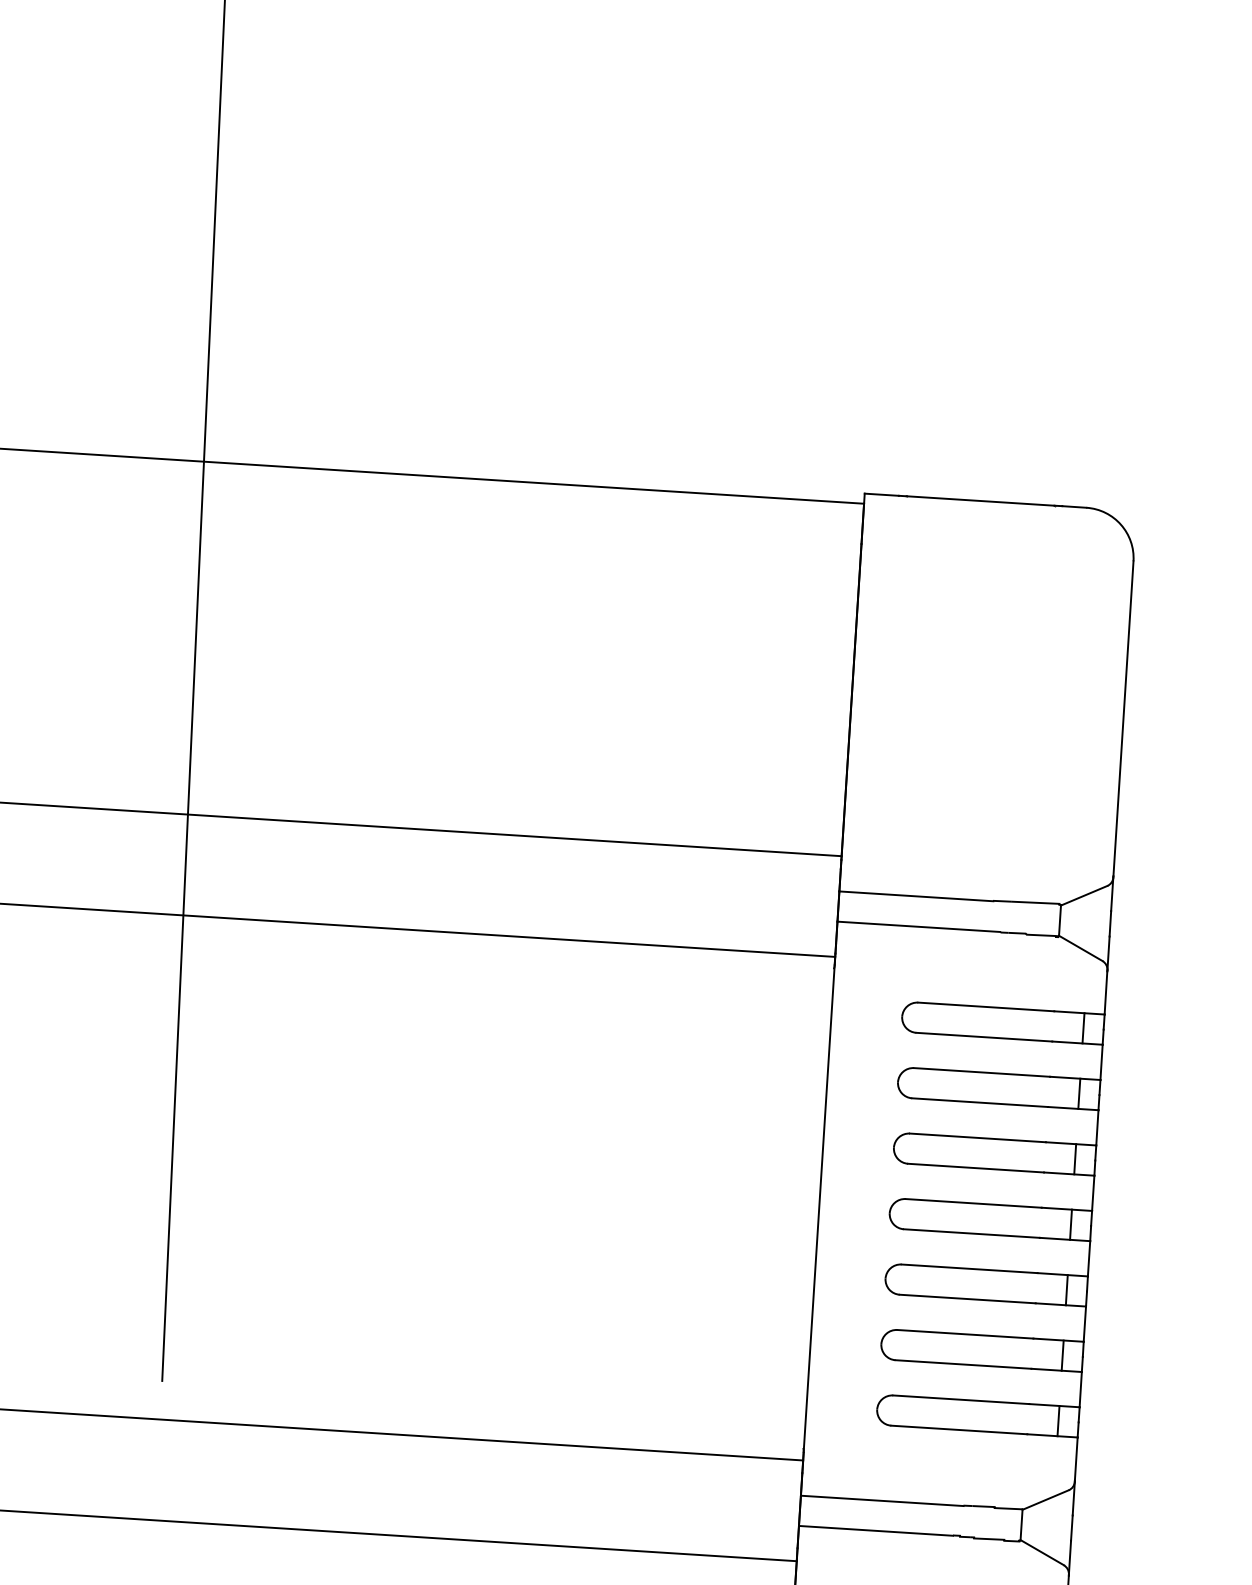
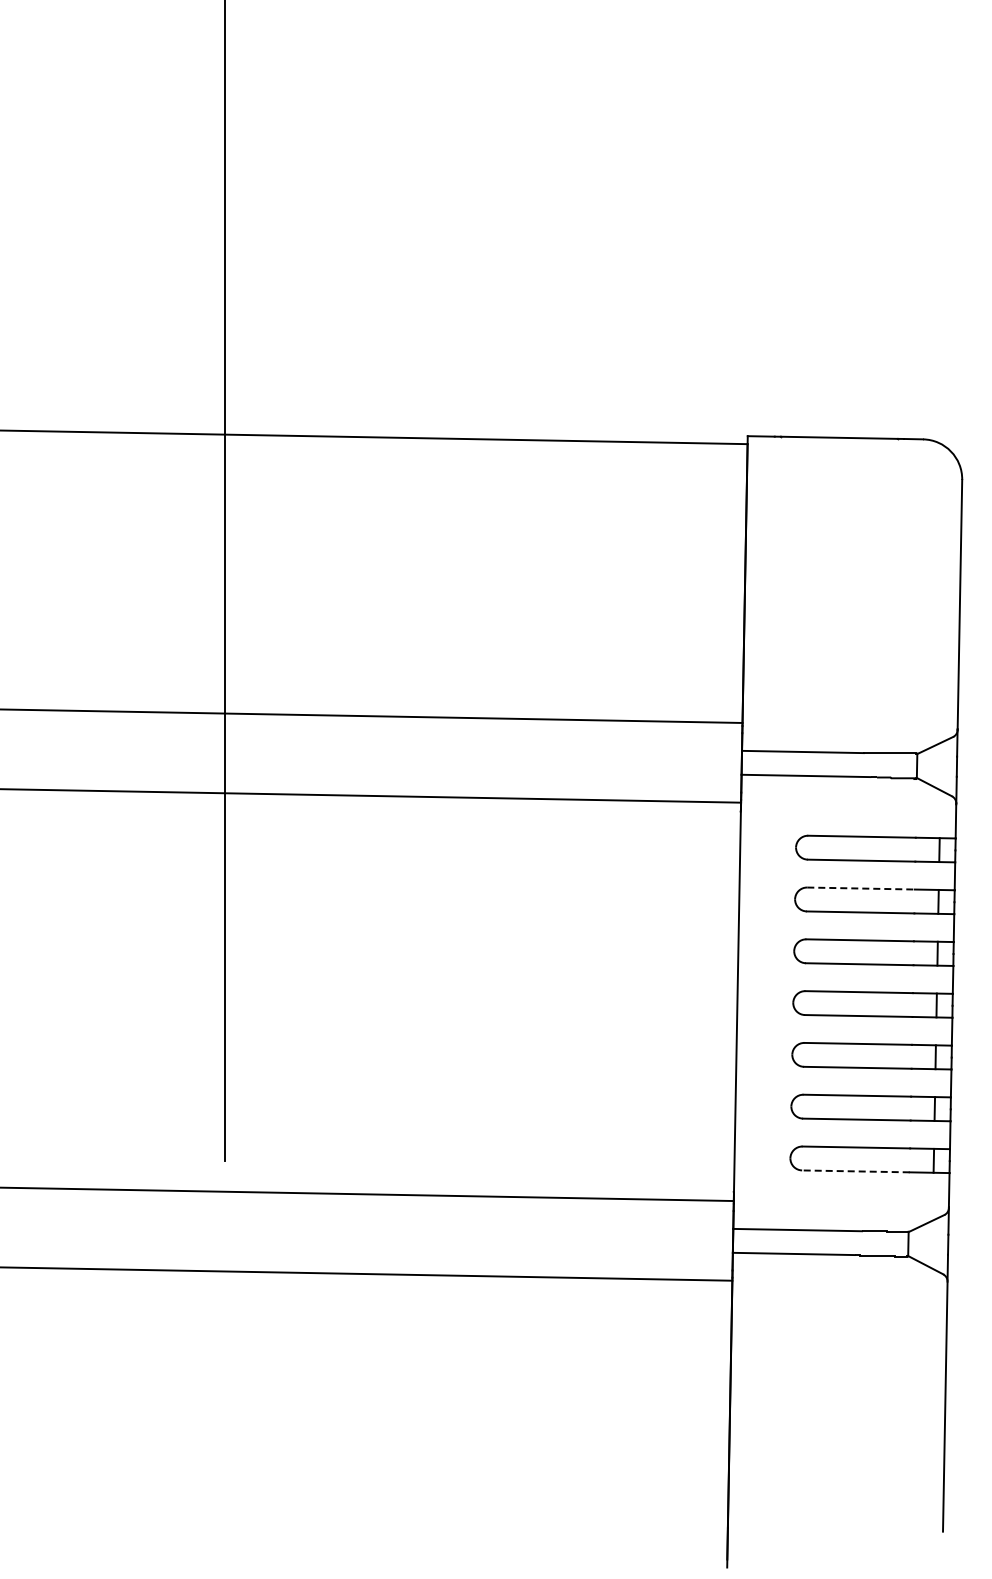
line: (982, 1072) -> (861, 888), solid -> dashed
line: (958, 1430) -> (855, 1171), solid -> dashed

